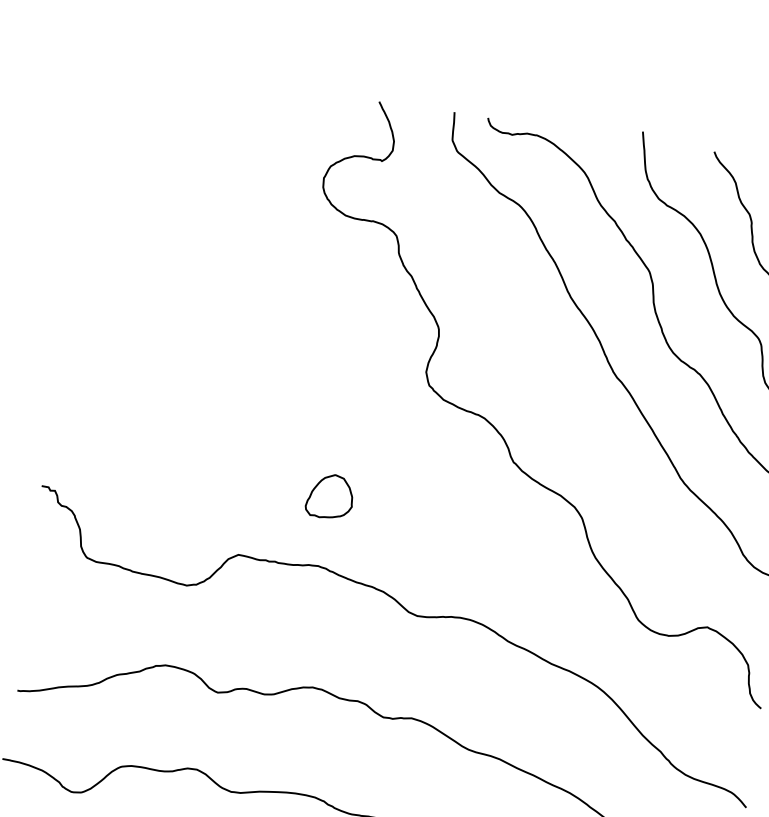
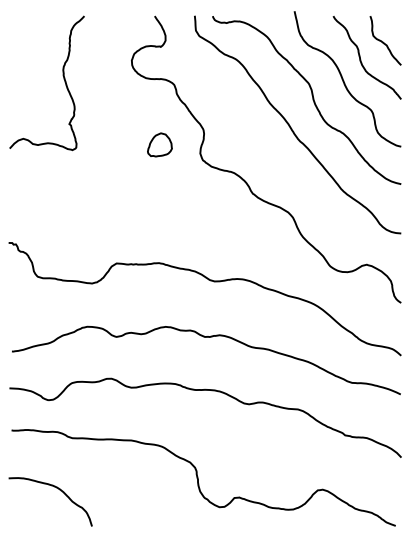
curve: (190, 194) -> (63, 79), added
part: (329, 495) -> (159, 144), moved

